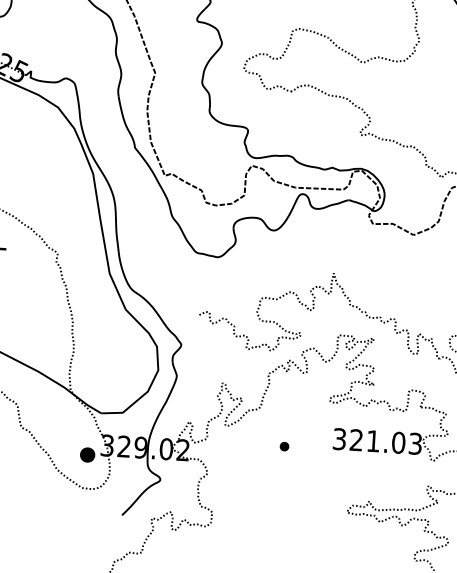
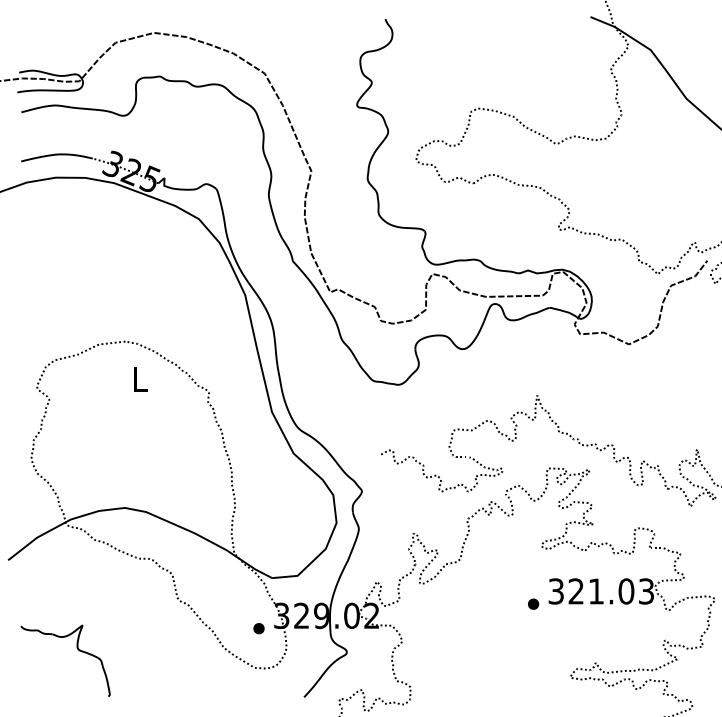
part: (284, 446) -> (533, 603), moved
part: (87, 455) -> (258, 628), size x0.62

